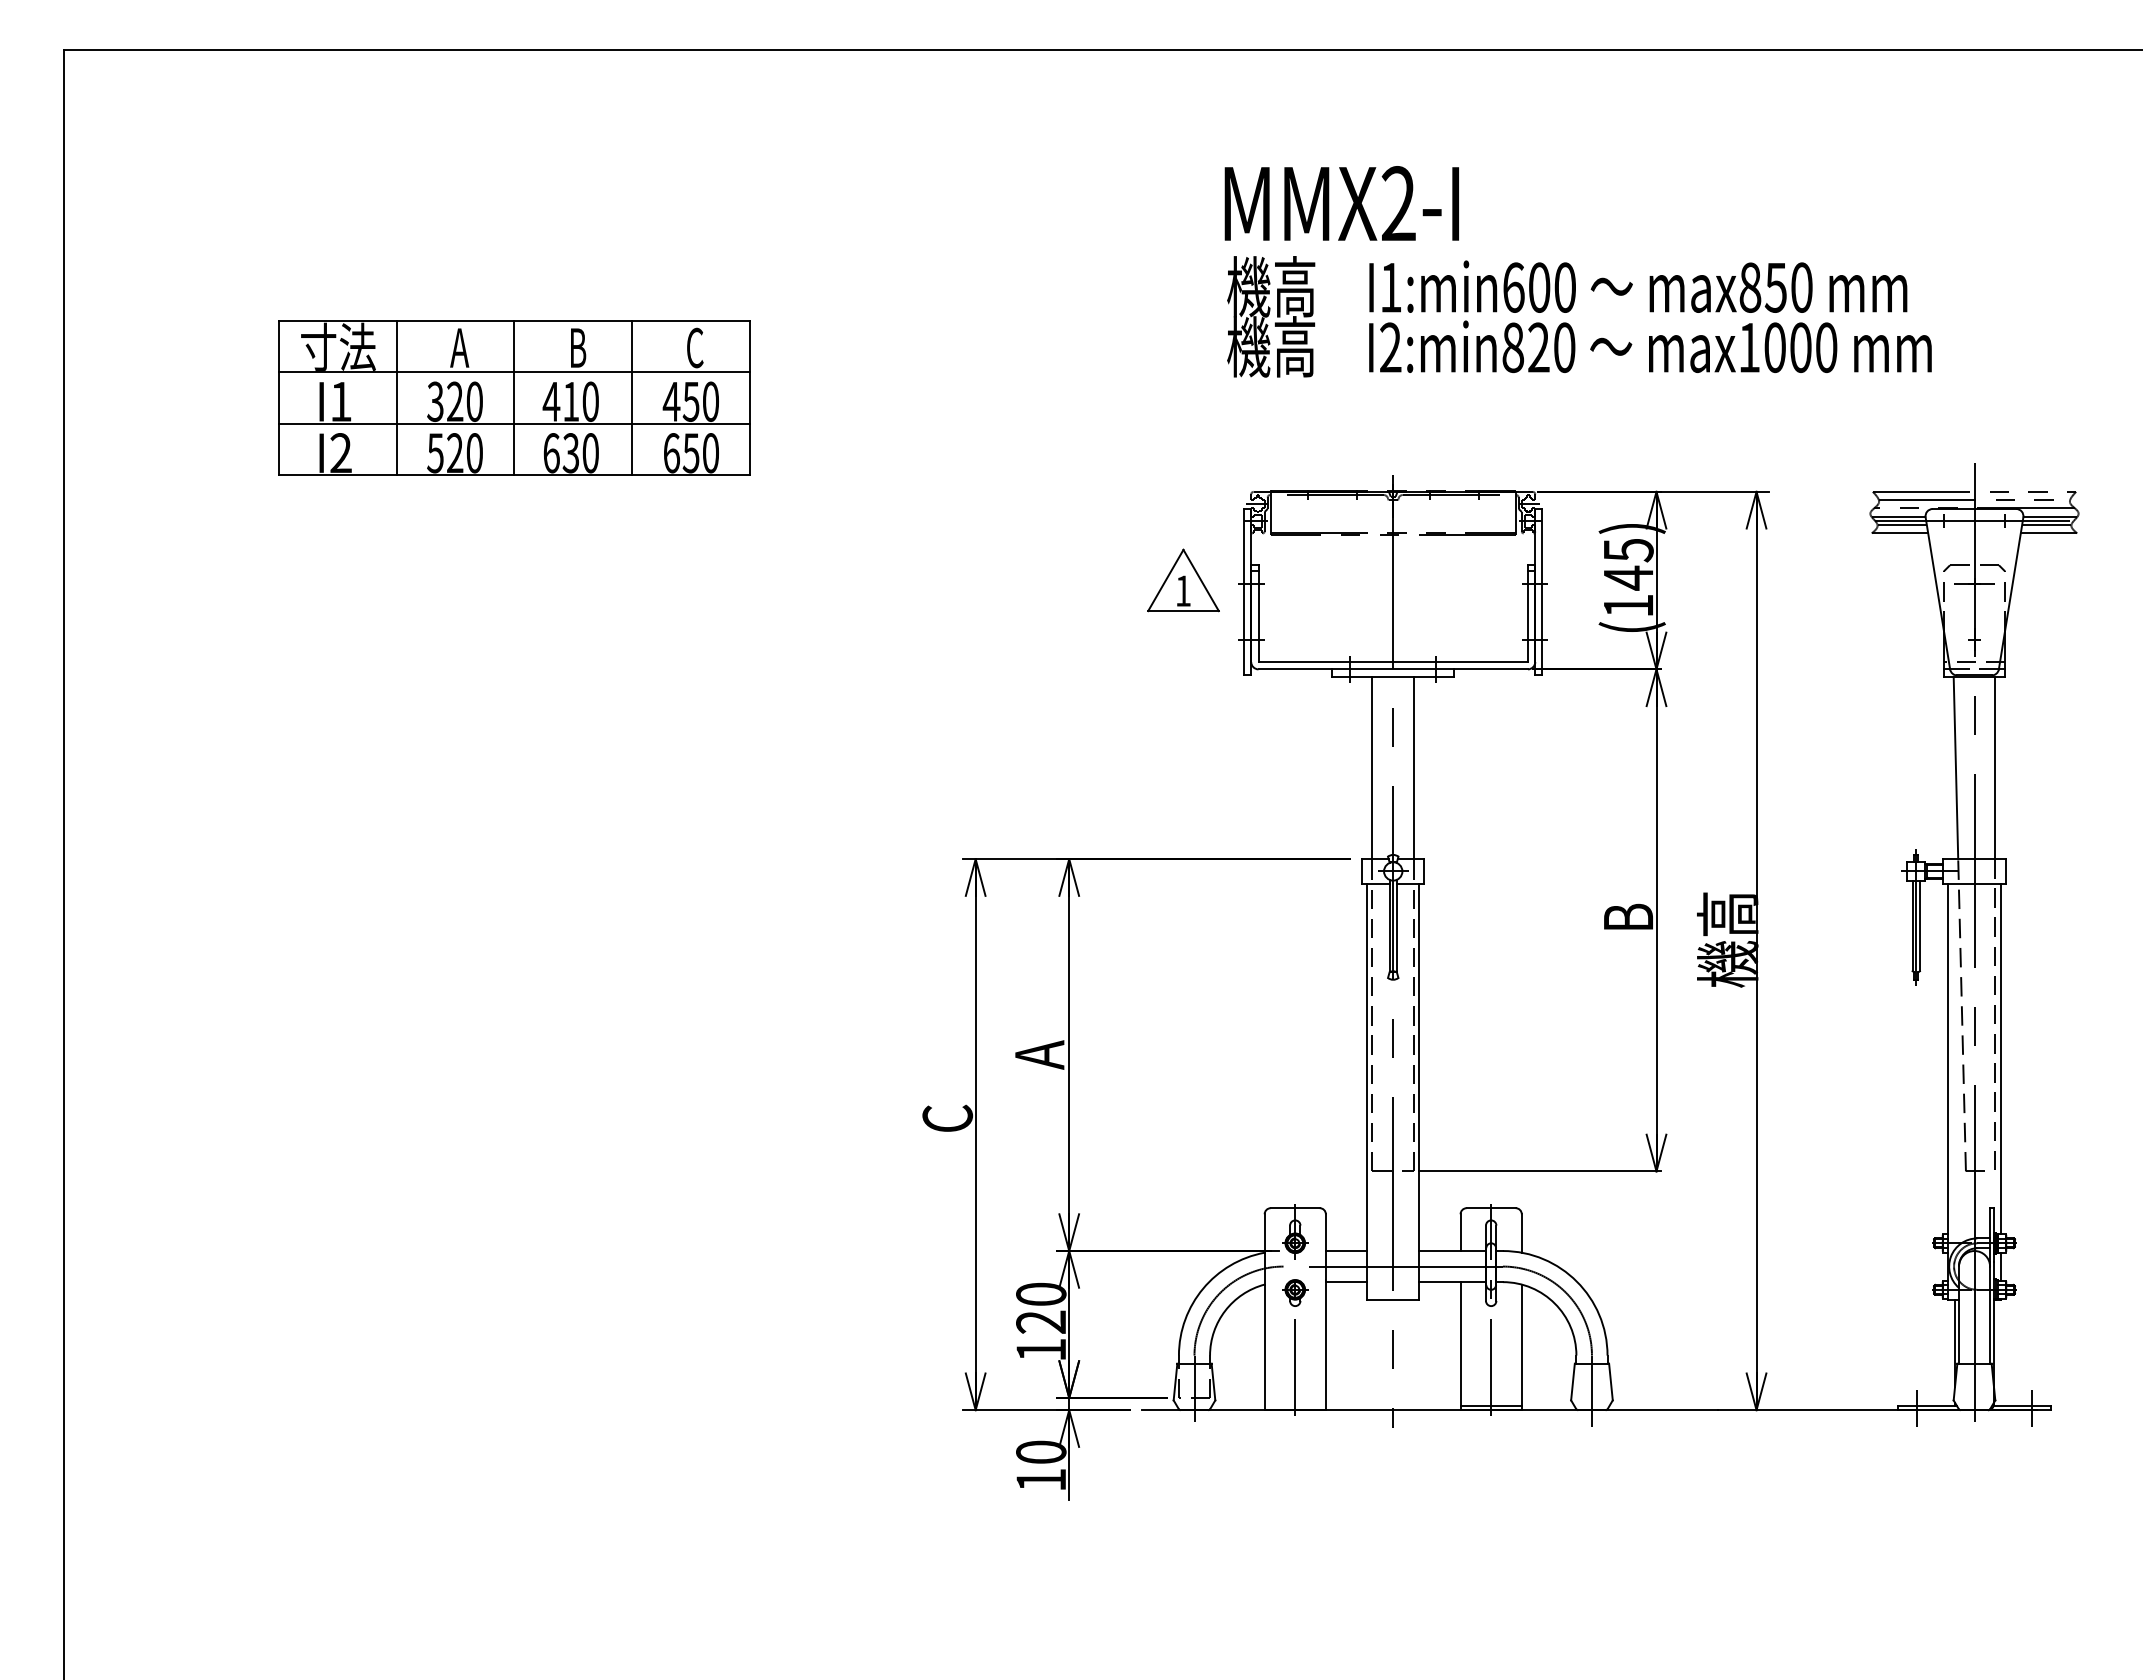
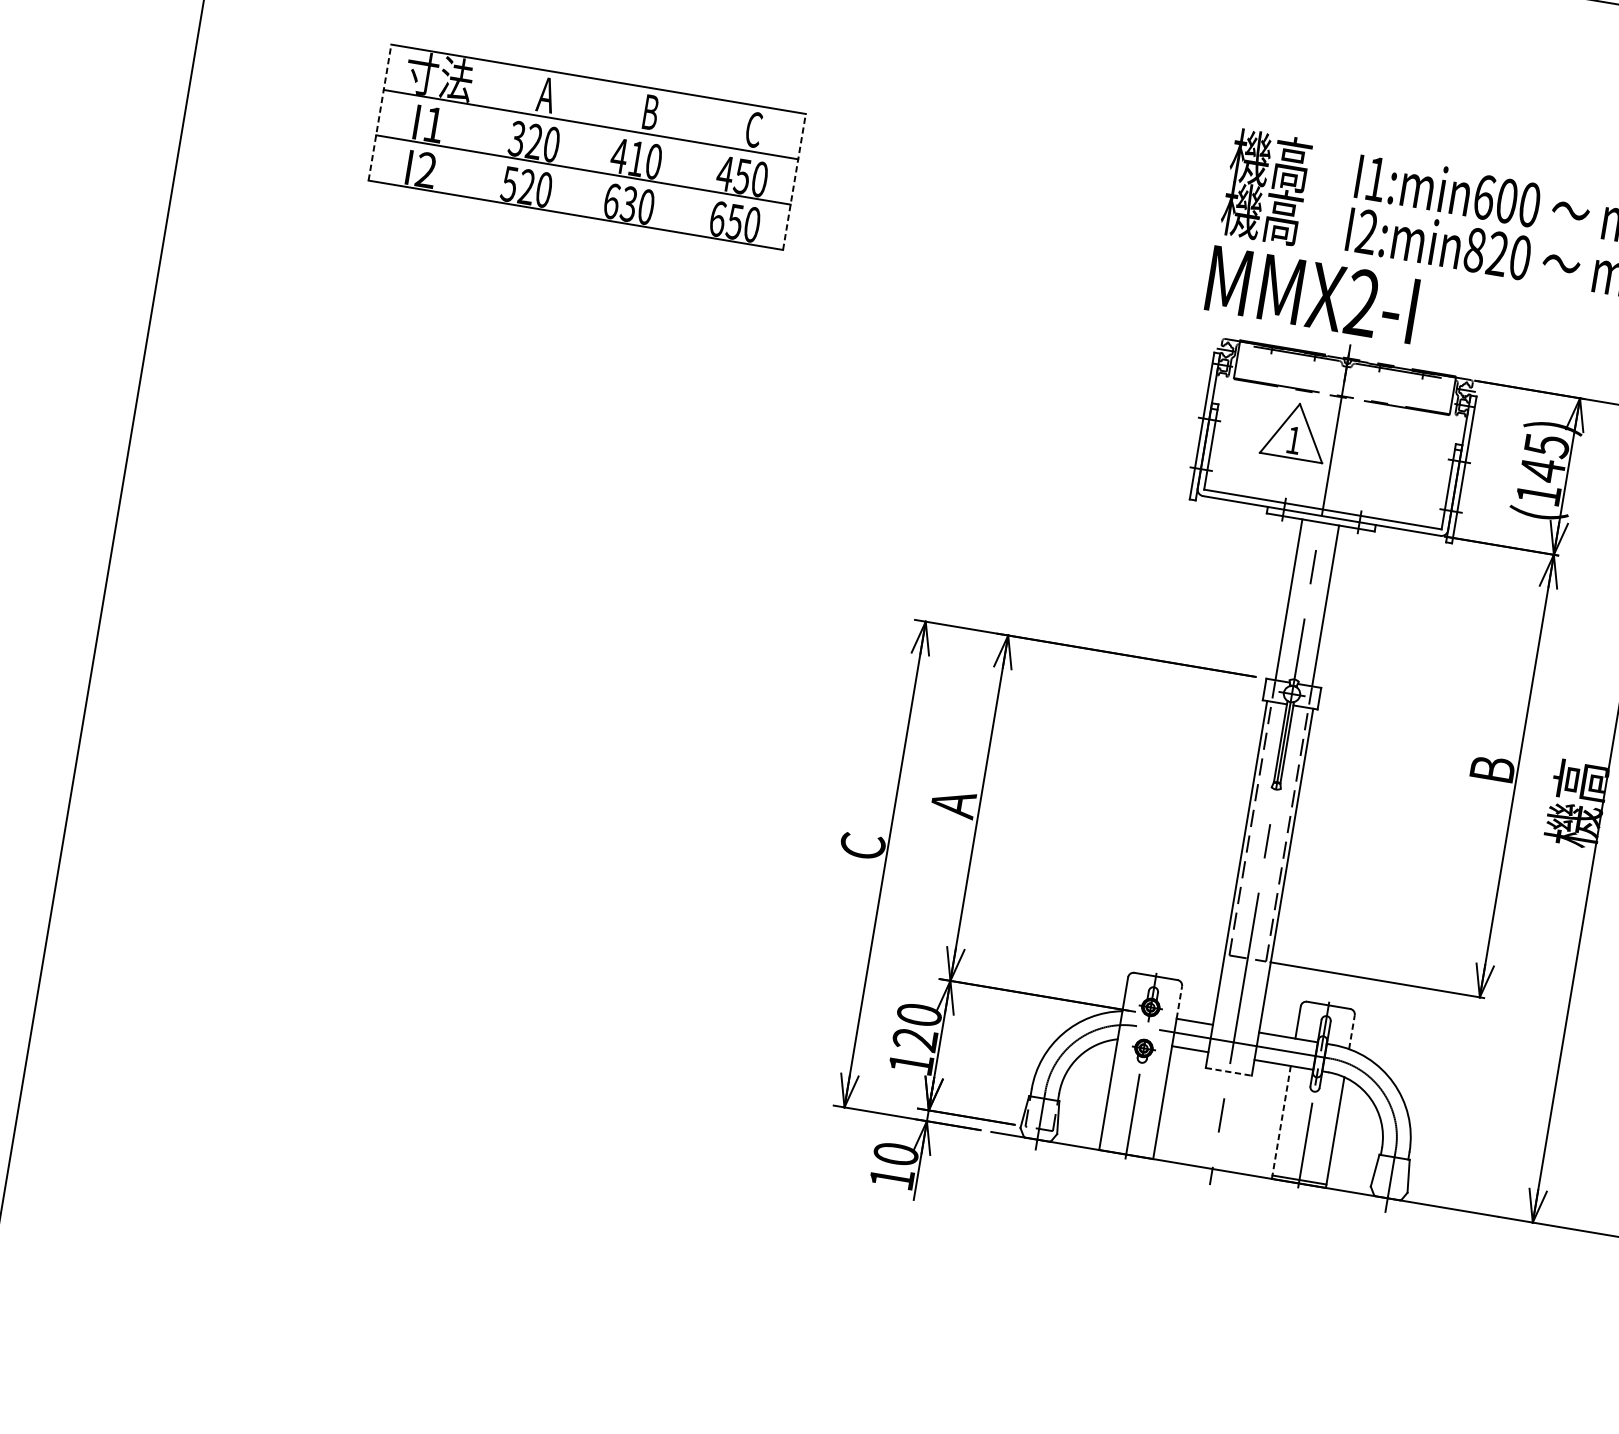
text: (1341, 203) -> (1312, 294), moved
line: (279, 397) -> (380, 112), solid -> dashed
line: (749, 397) -> (794, 181), solid -> dashed
line: (396, 398) -> (483, 130), removed
line: (514, 398) -> (587, 147), removed
line: (631, 398) -> (690, 164), removed
part: (1183, 580) -> (1295, 431), moved
line: (1325, 1232) -> (1179, 1002), solid -> dashed
line: (1521, 1233) -> (1351, 1032), solid -> dashed
line: (1393, 1300) -> (1228, 1072), solid -> dashed
line: (1460, 1346) -> (1281, 1122), solid -> dashed

